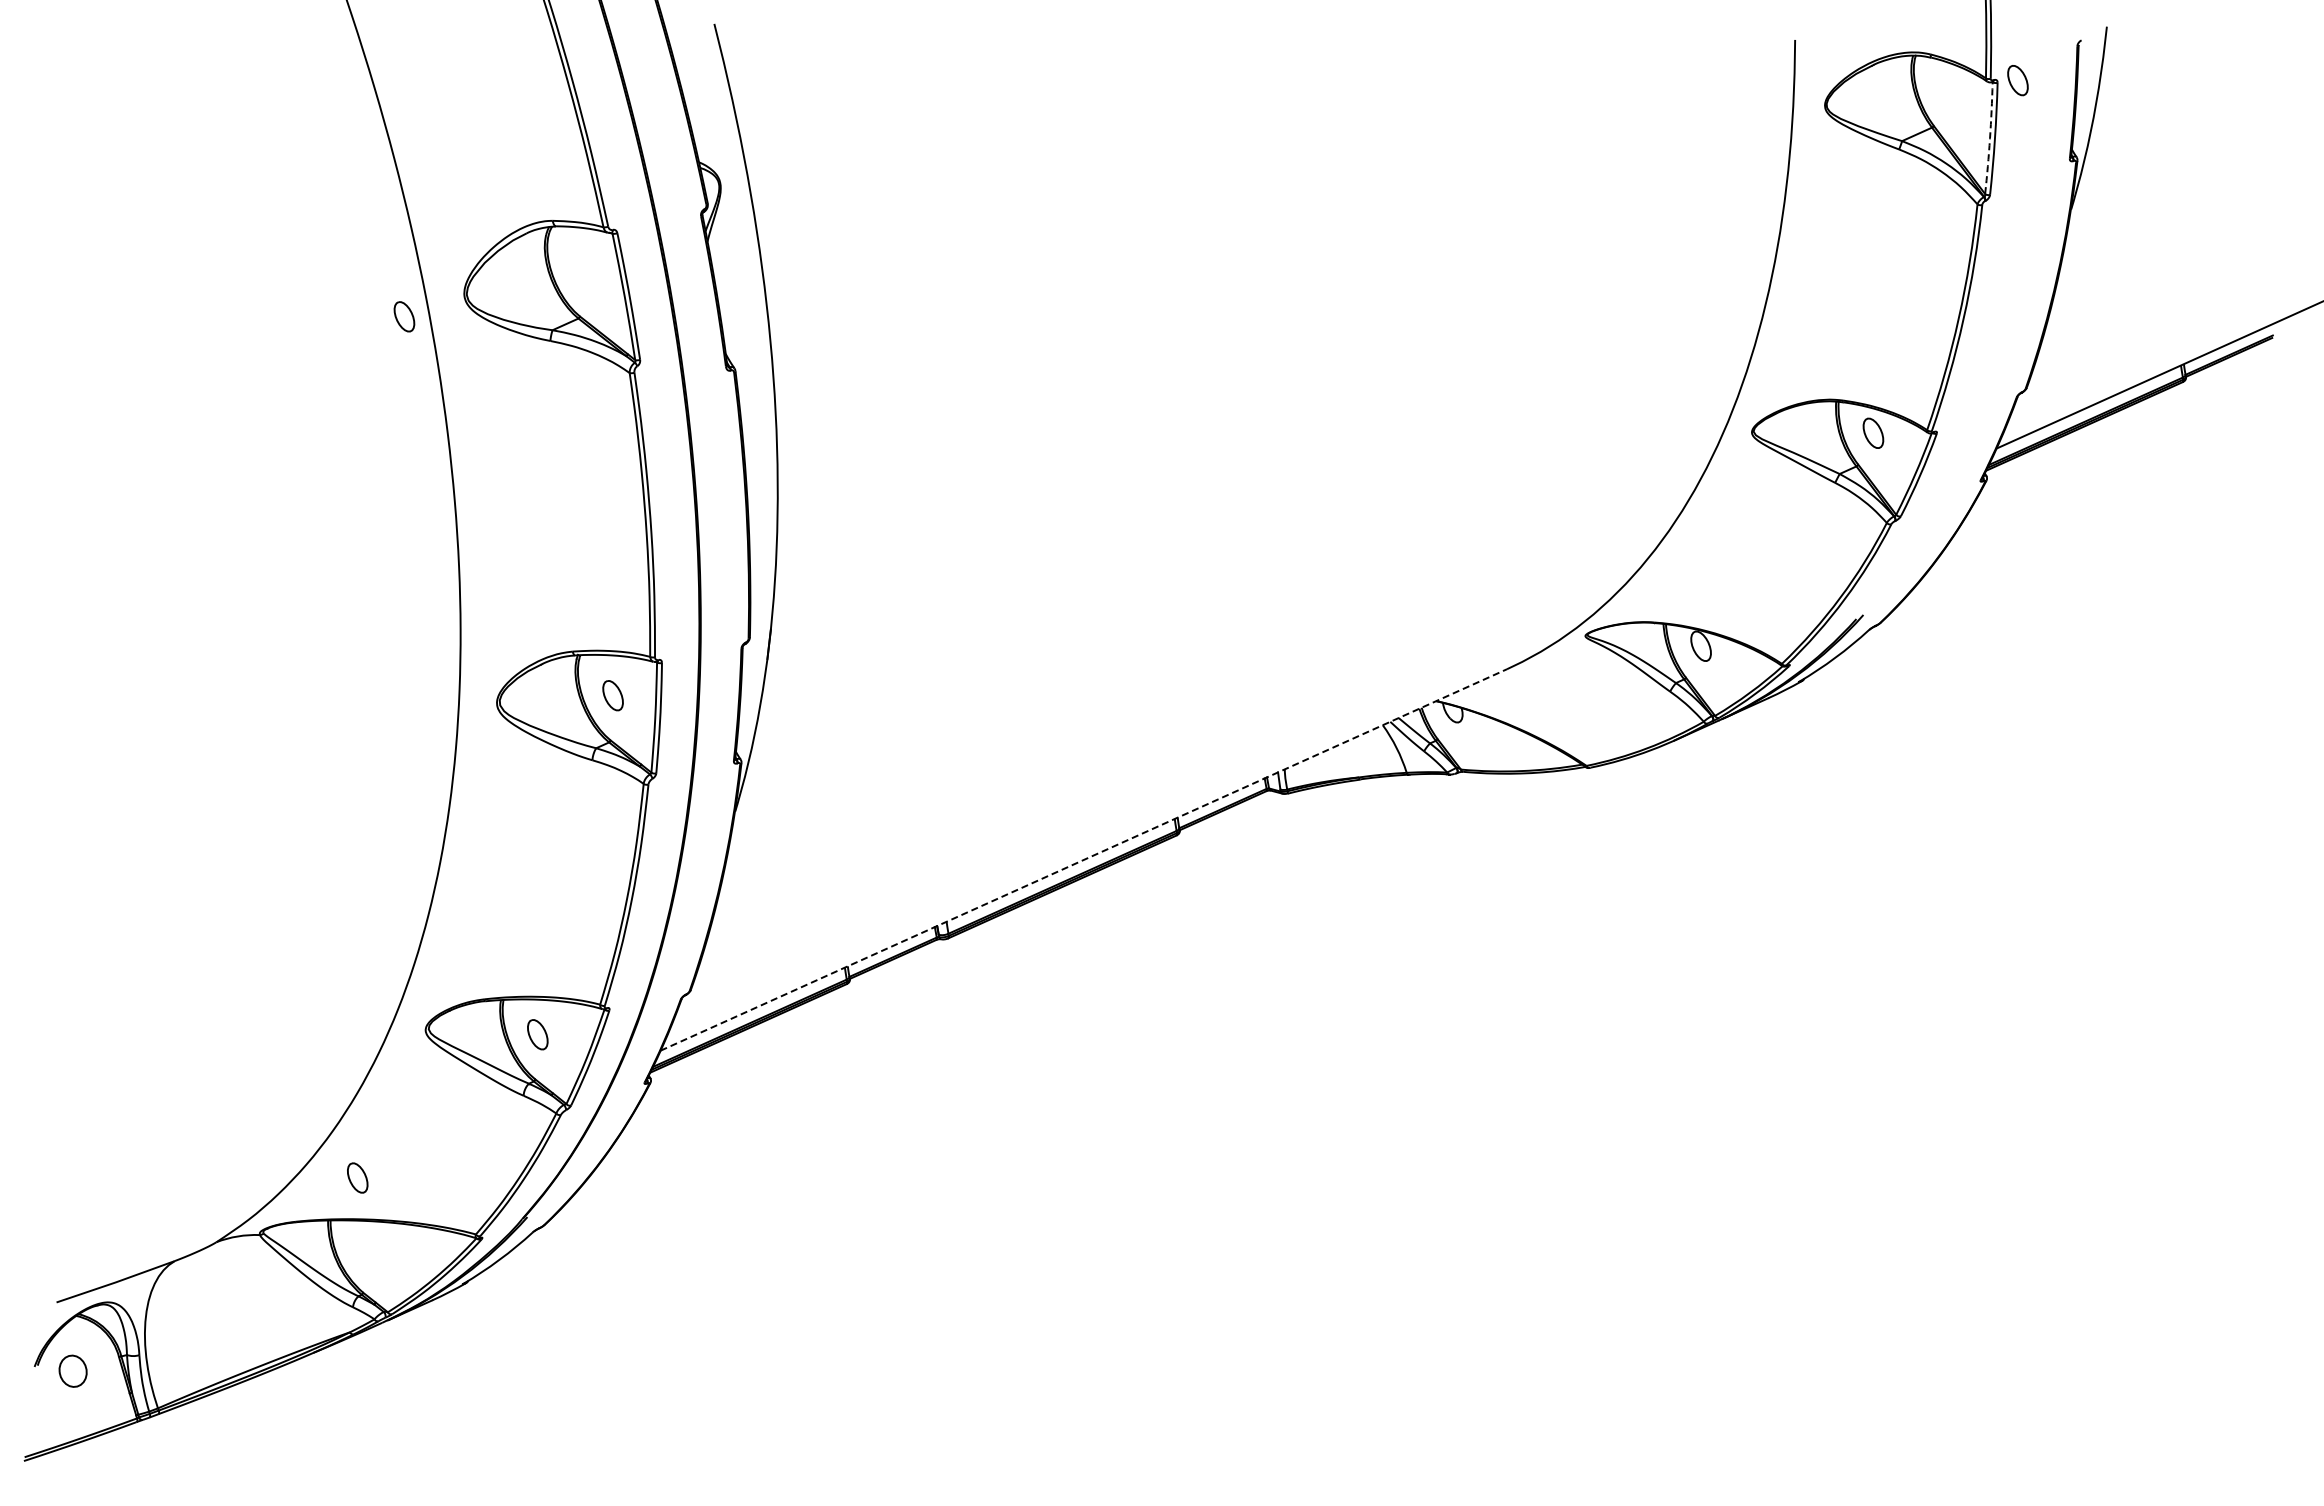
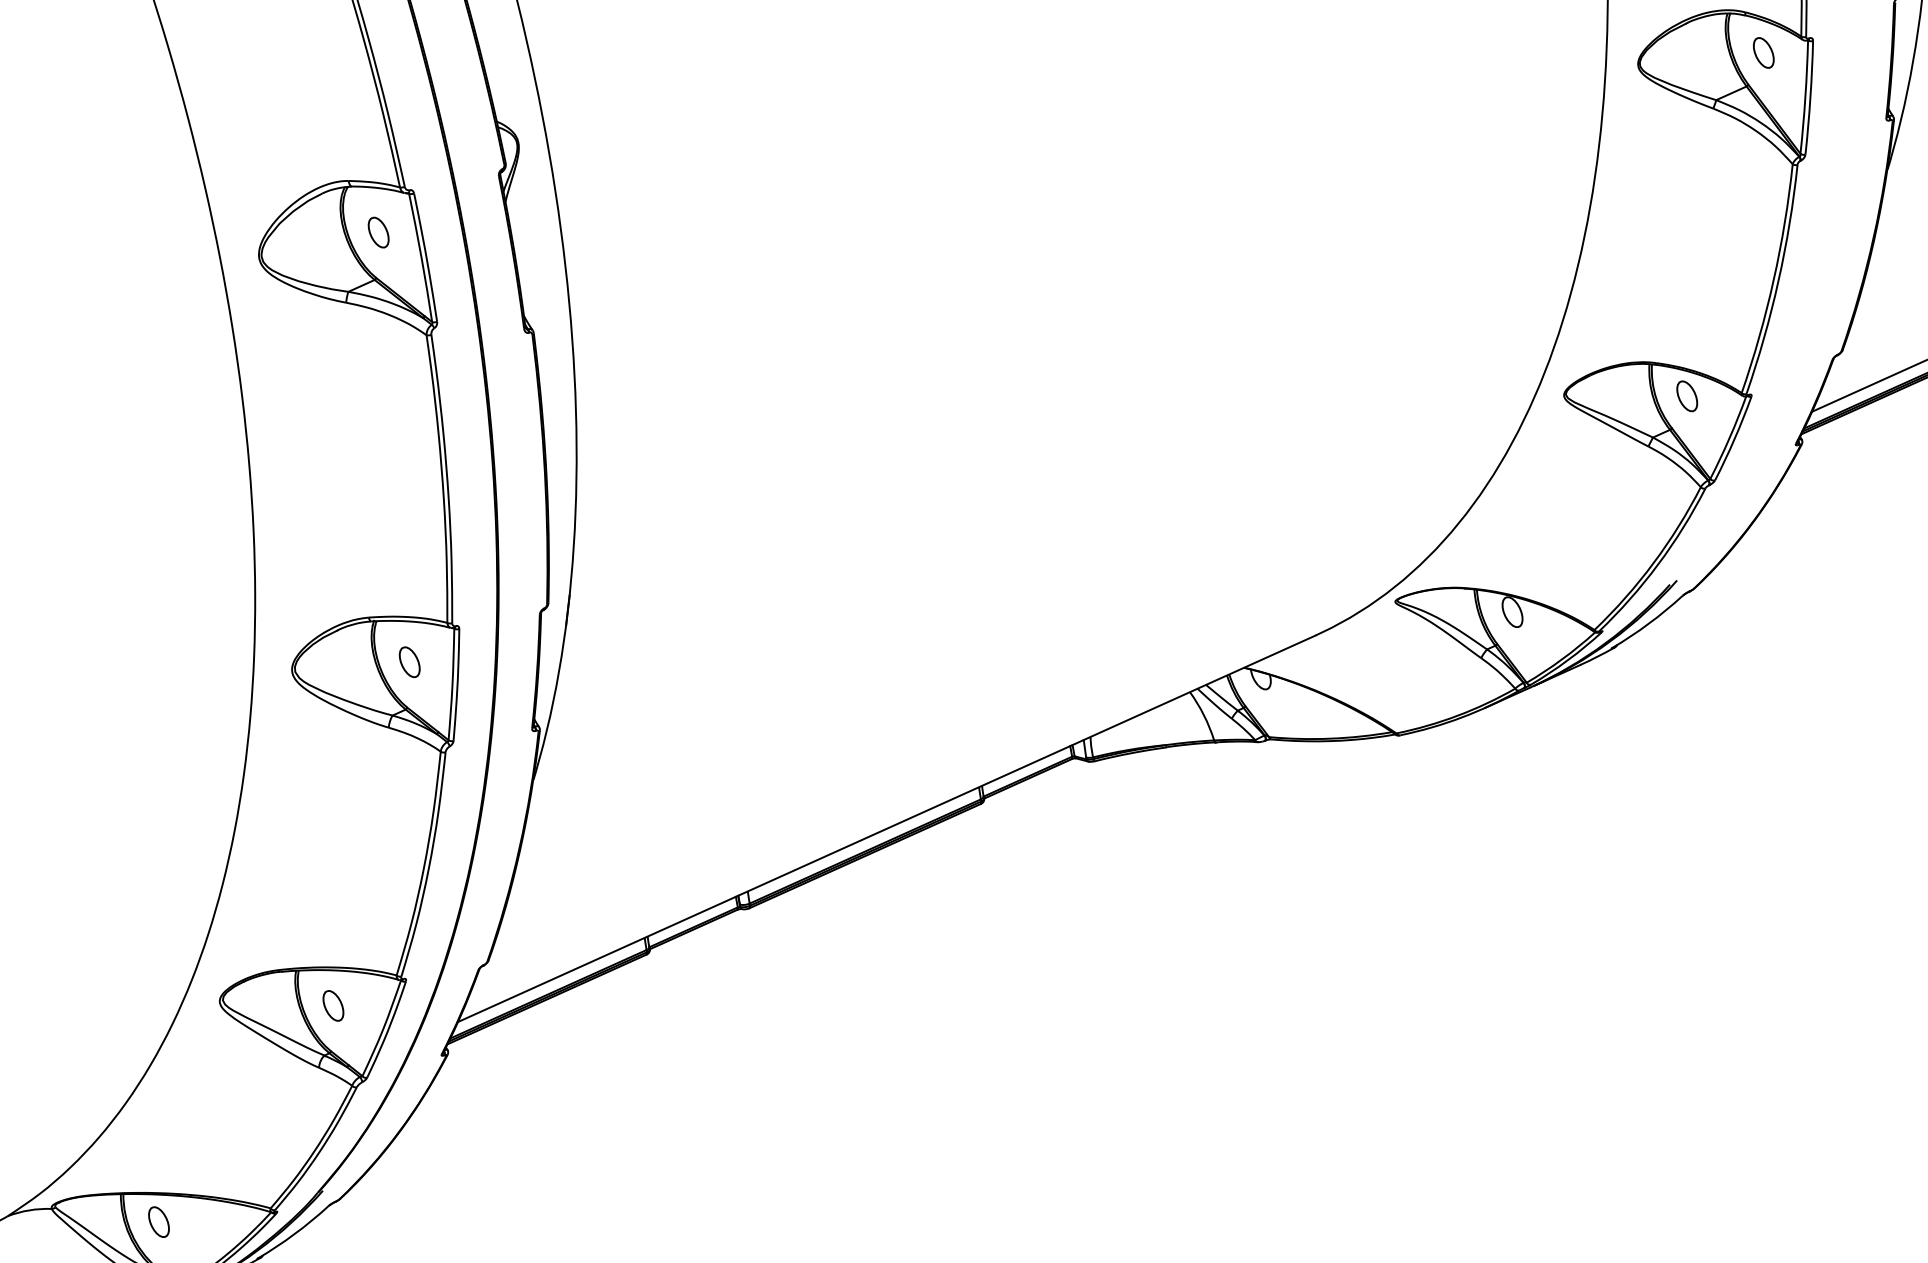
part: (2017, 80) -> (1763, 52), moved
arc: (1990, 138) -> (1805, 97), dashed -> solid
part: (404, 316) -> (378, 232), moved
line: (1084, 859) -> (887, 828), dashed -> solid
part: (357, 1177) -> (158, 1221), moved

